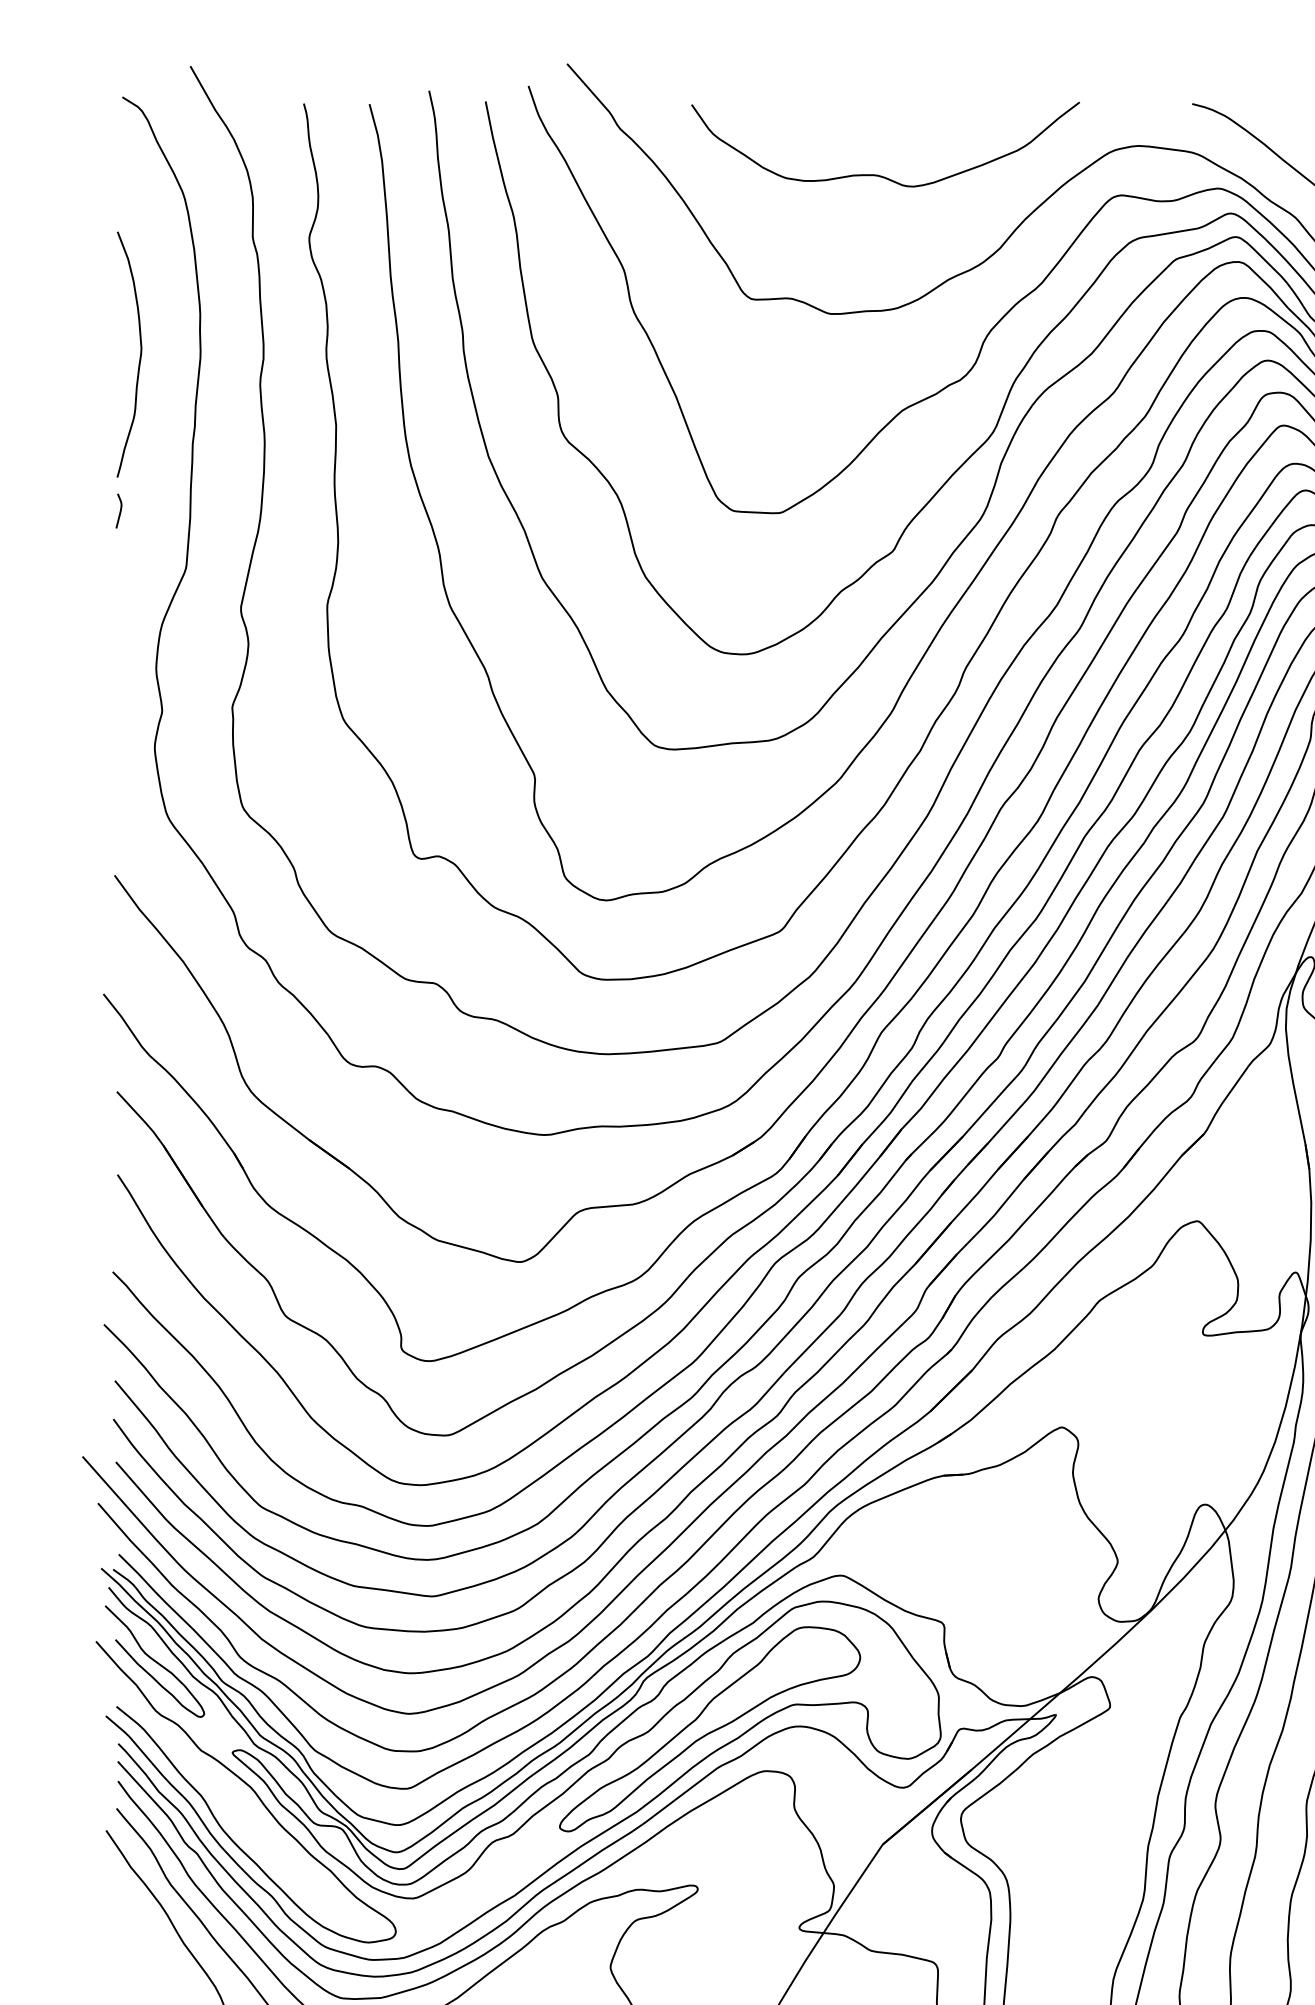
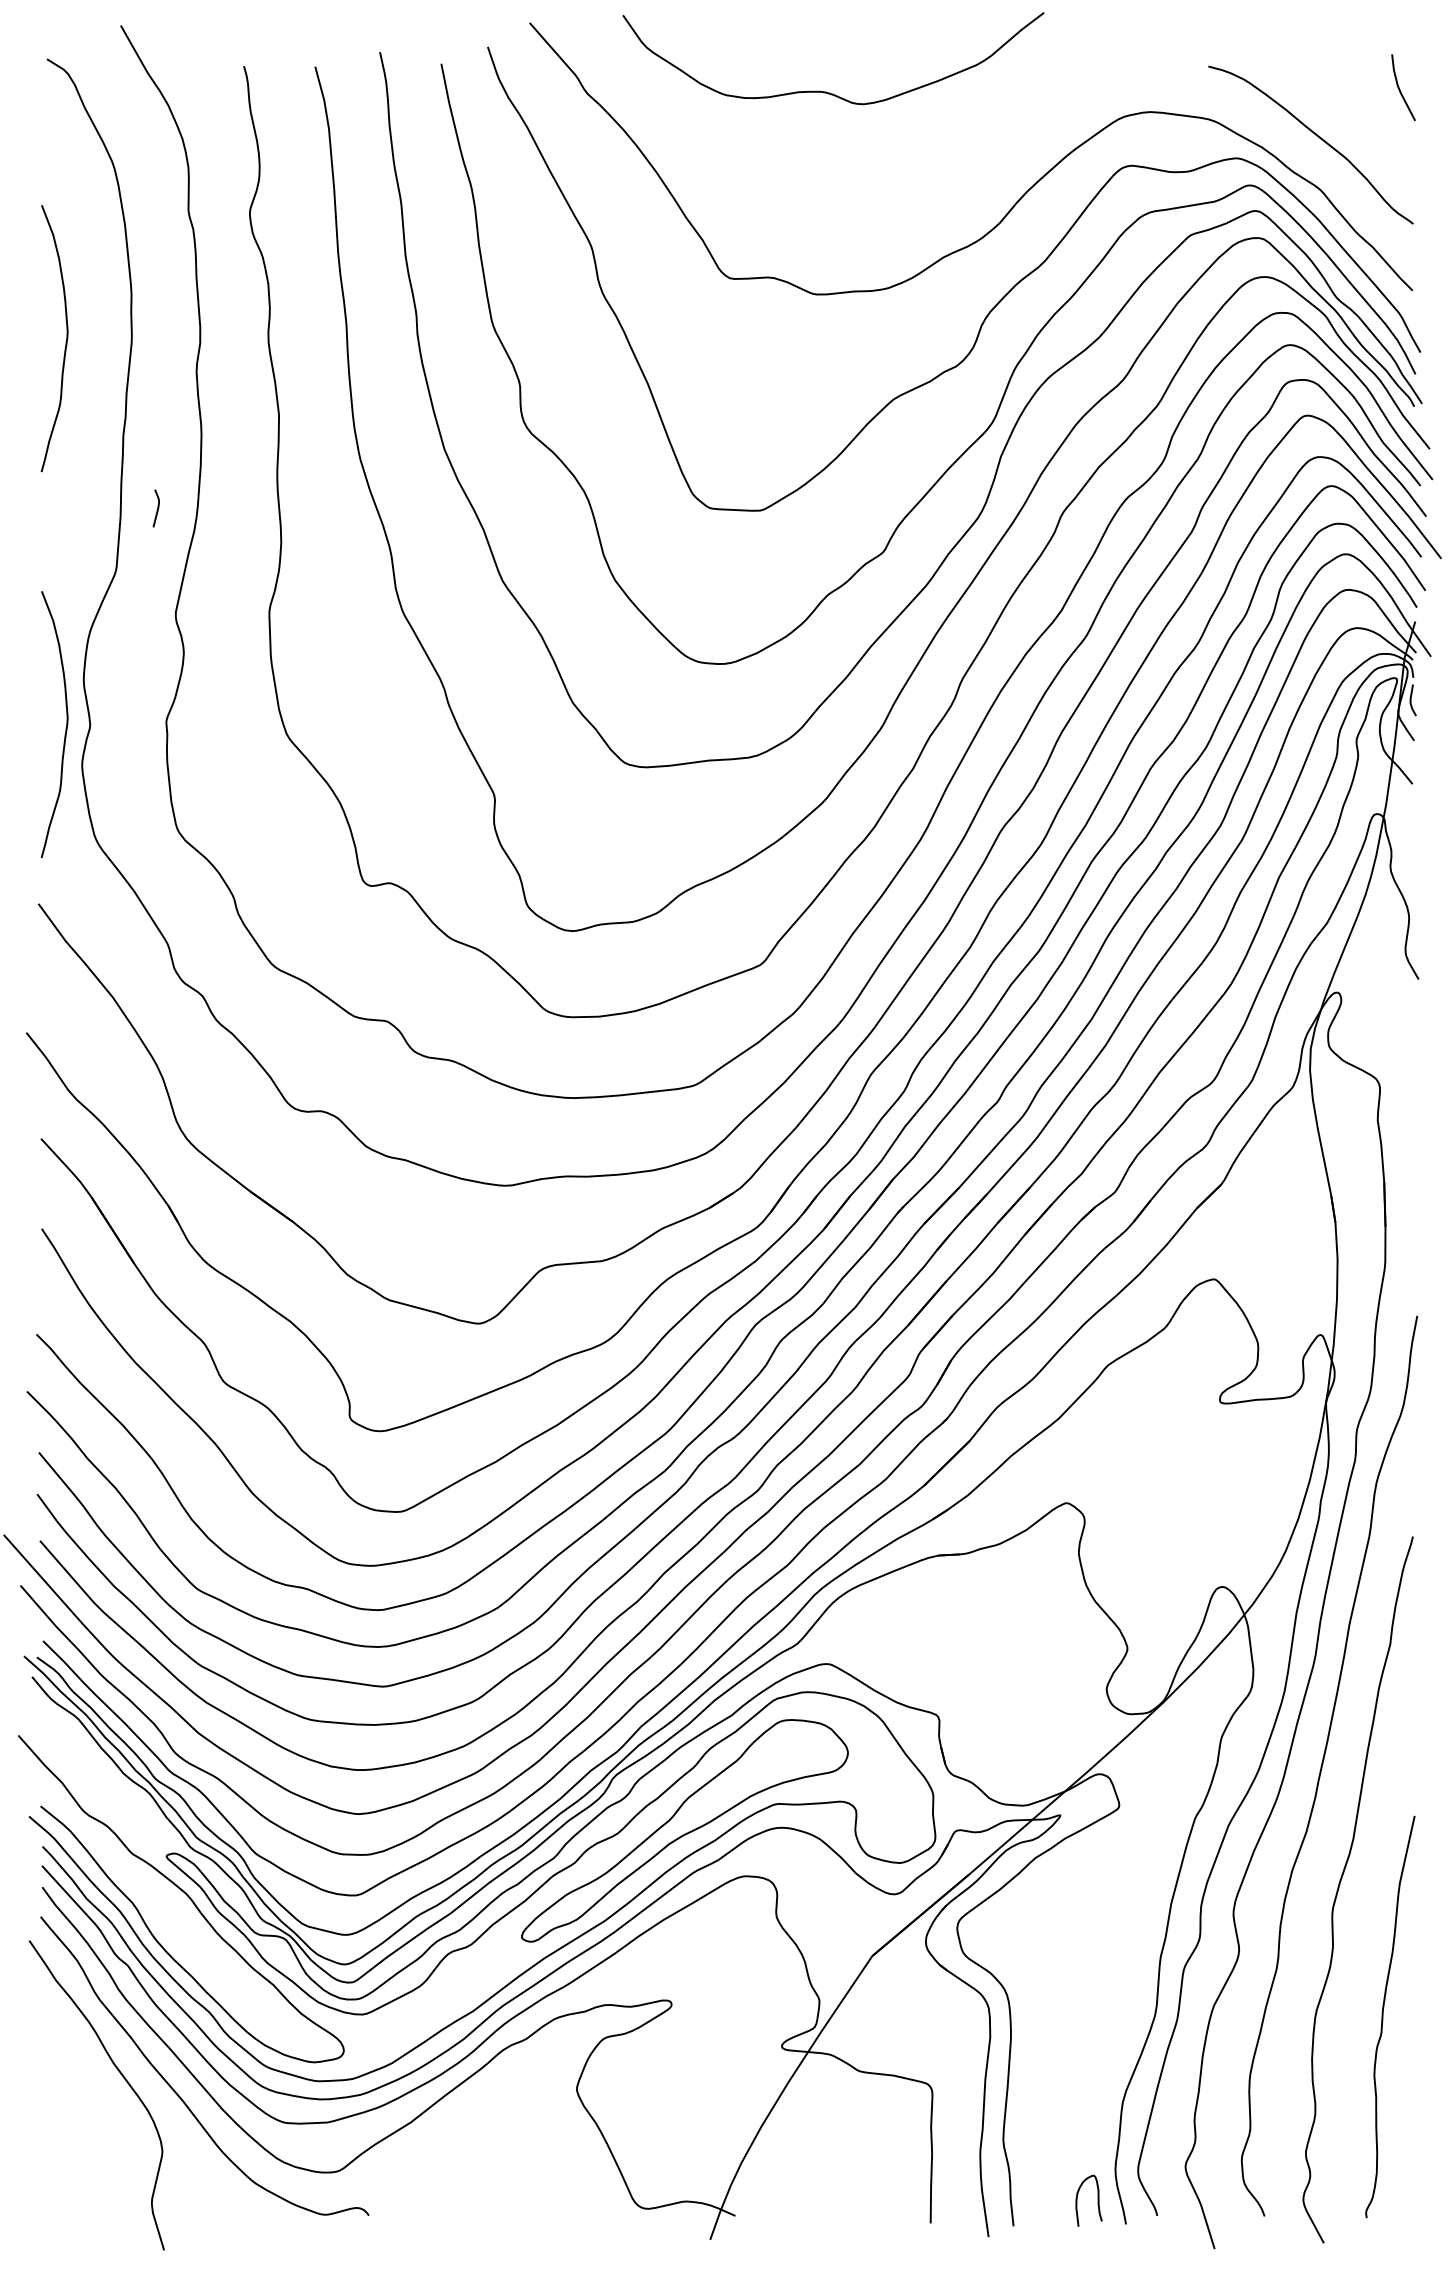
curve: (879, 174) -> (826, 91), moved
curve: (120, 511) -> (157, 508), moved
curve: (139, 713) -> (65, 728), added
curve: (155, 1661) -> (82, 1757), removed

